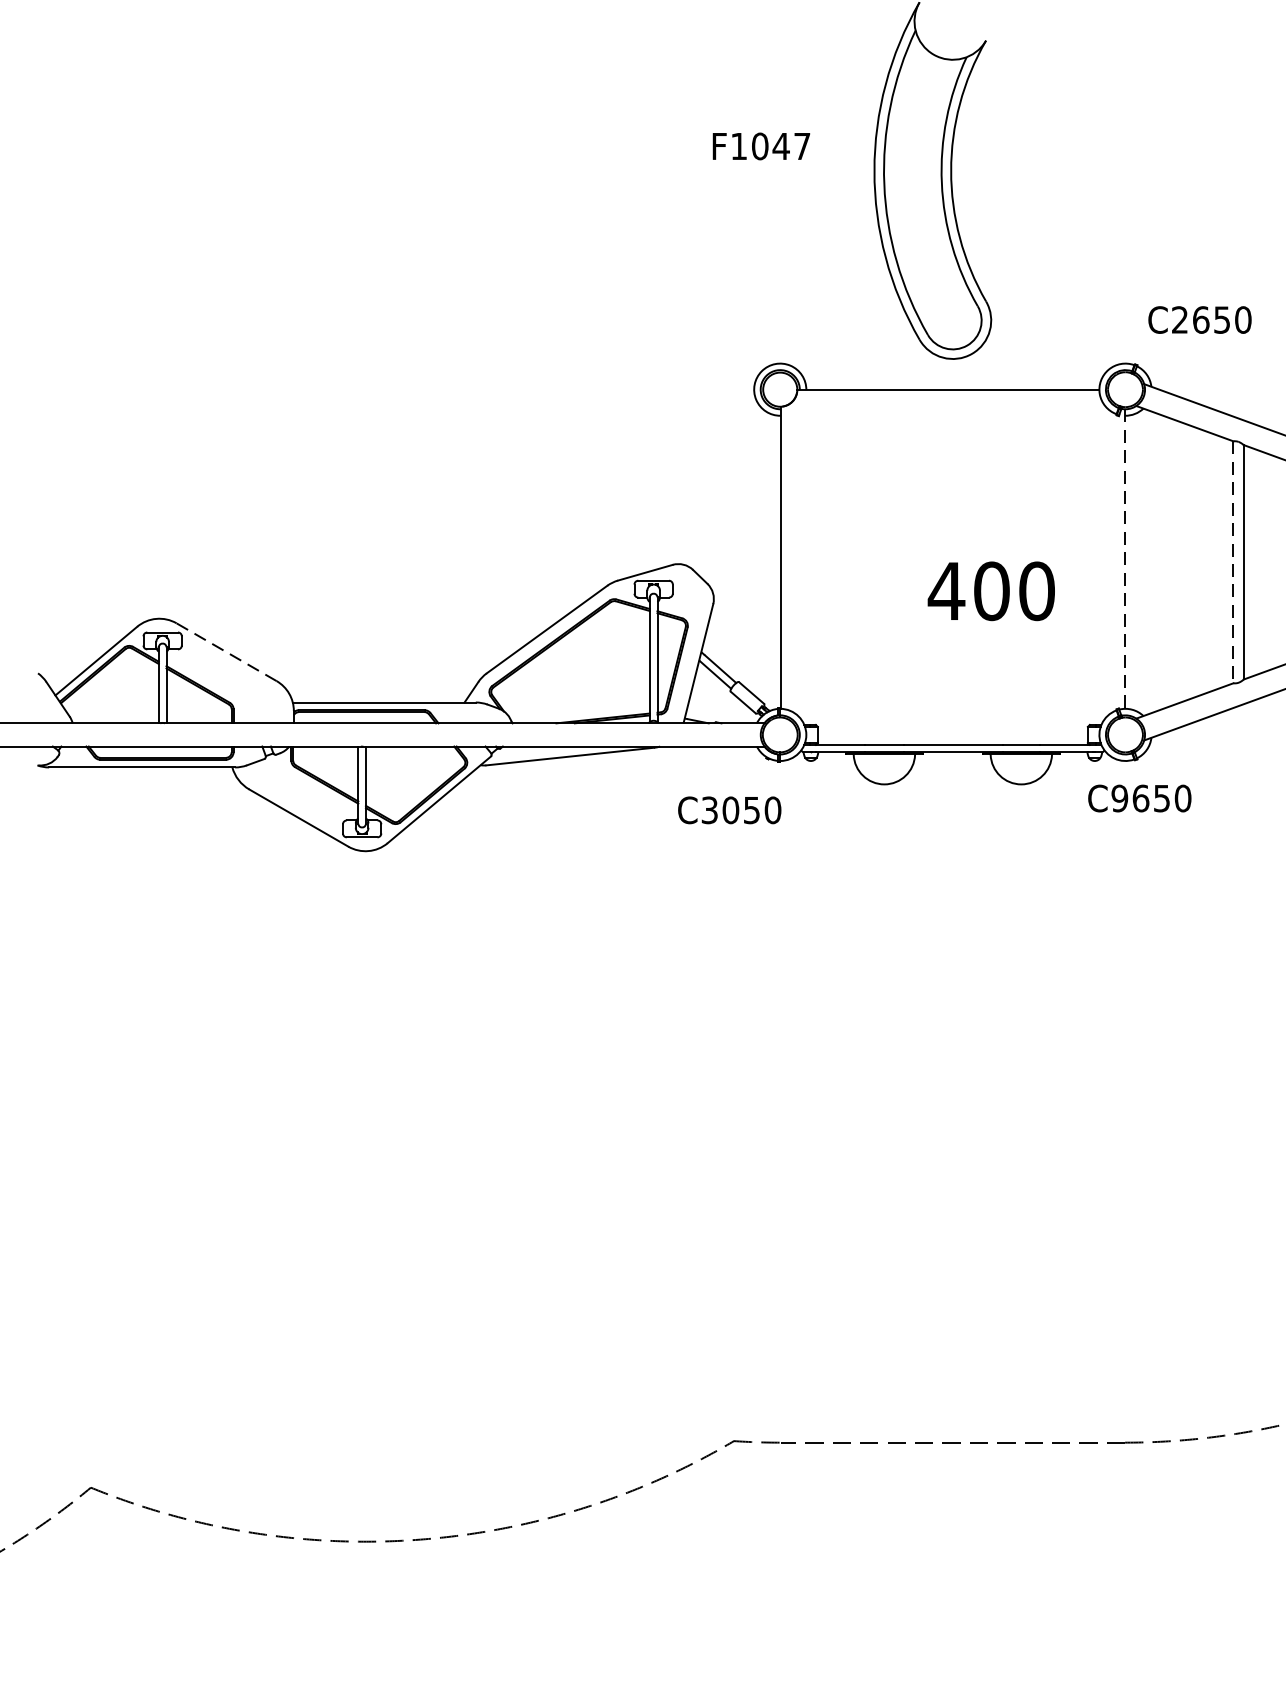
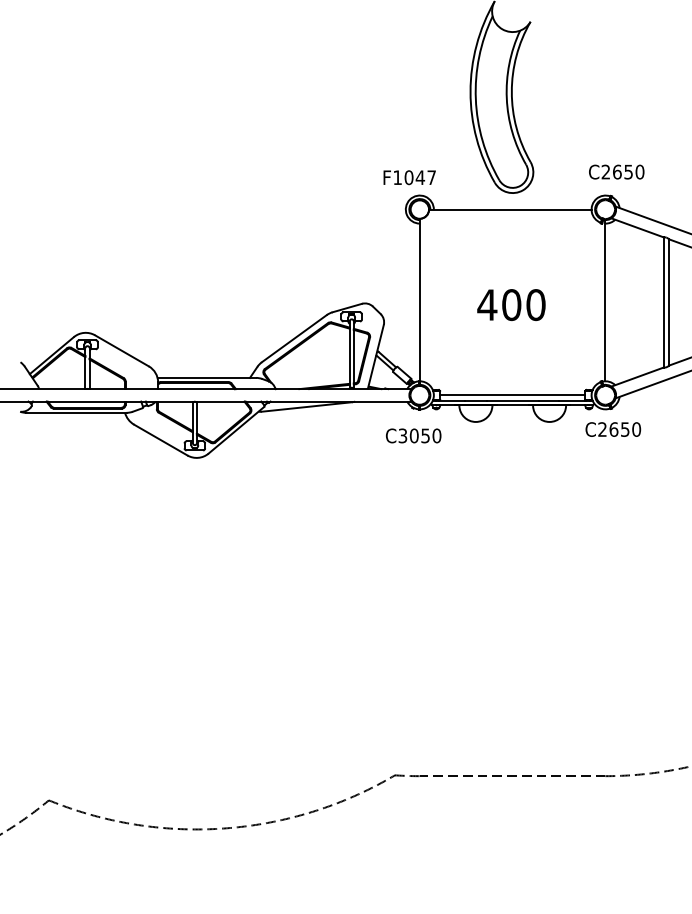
text: (761, 146) -> (409, 177), moved
text: (1199, 318) -> (616, 171), moved
line: (1125, 558) -> (605, 300), dashed -> solid
line: (1233, 562) -> (663, 302), dashed -> solid
text: (991, 592) -> (511, 305), moved
line: (225, 651) -> (121, 350), dashed -> solid
line: (952, 735) -> (512, 395), added
text: (1119, 798) -> (602, 429), C9650 -> C2650
text: (729, 809) -> (413, 435), moved

